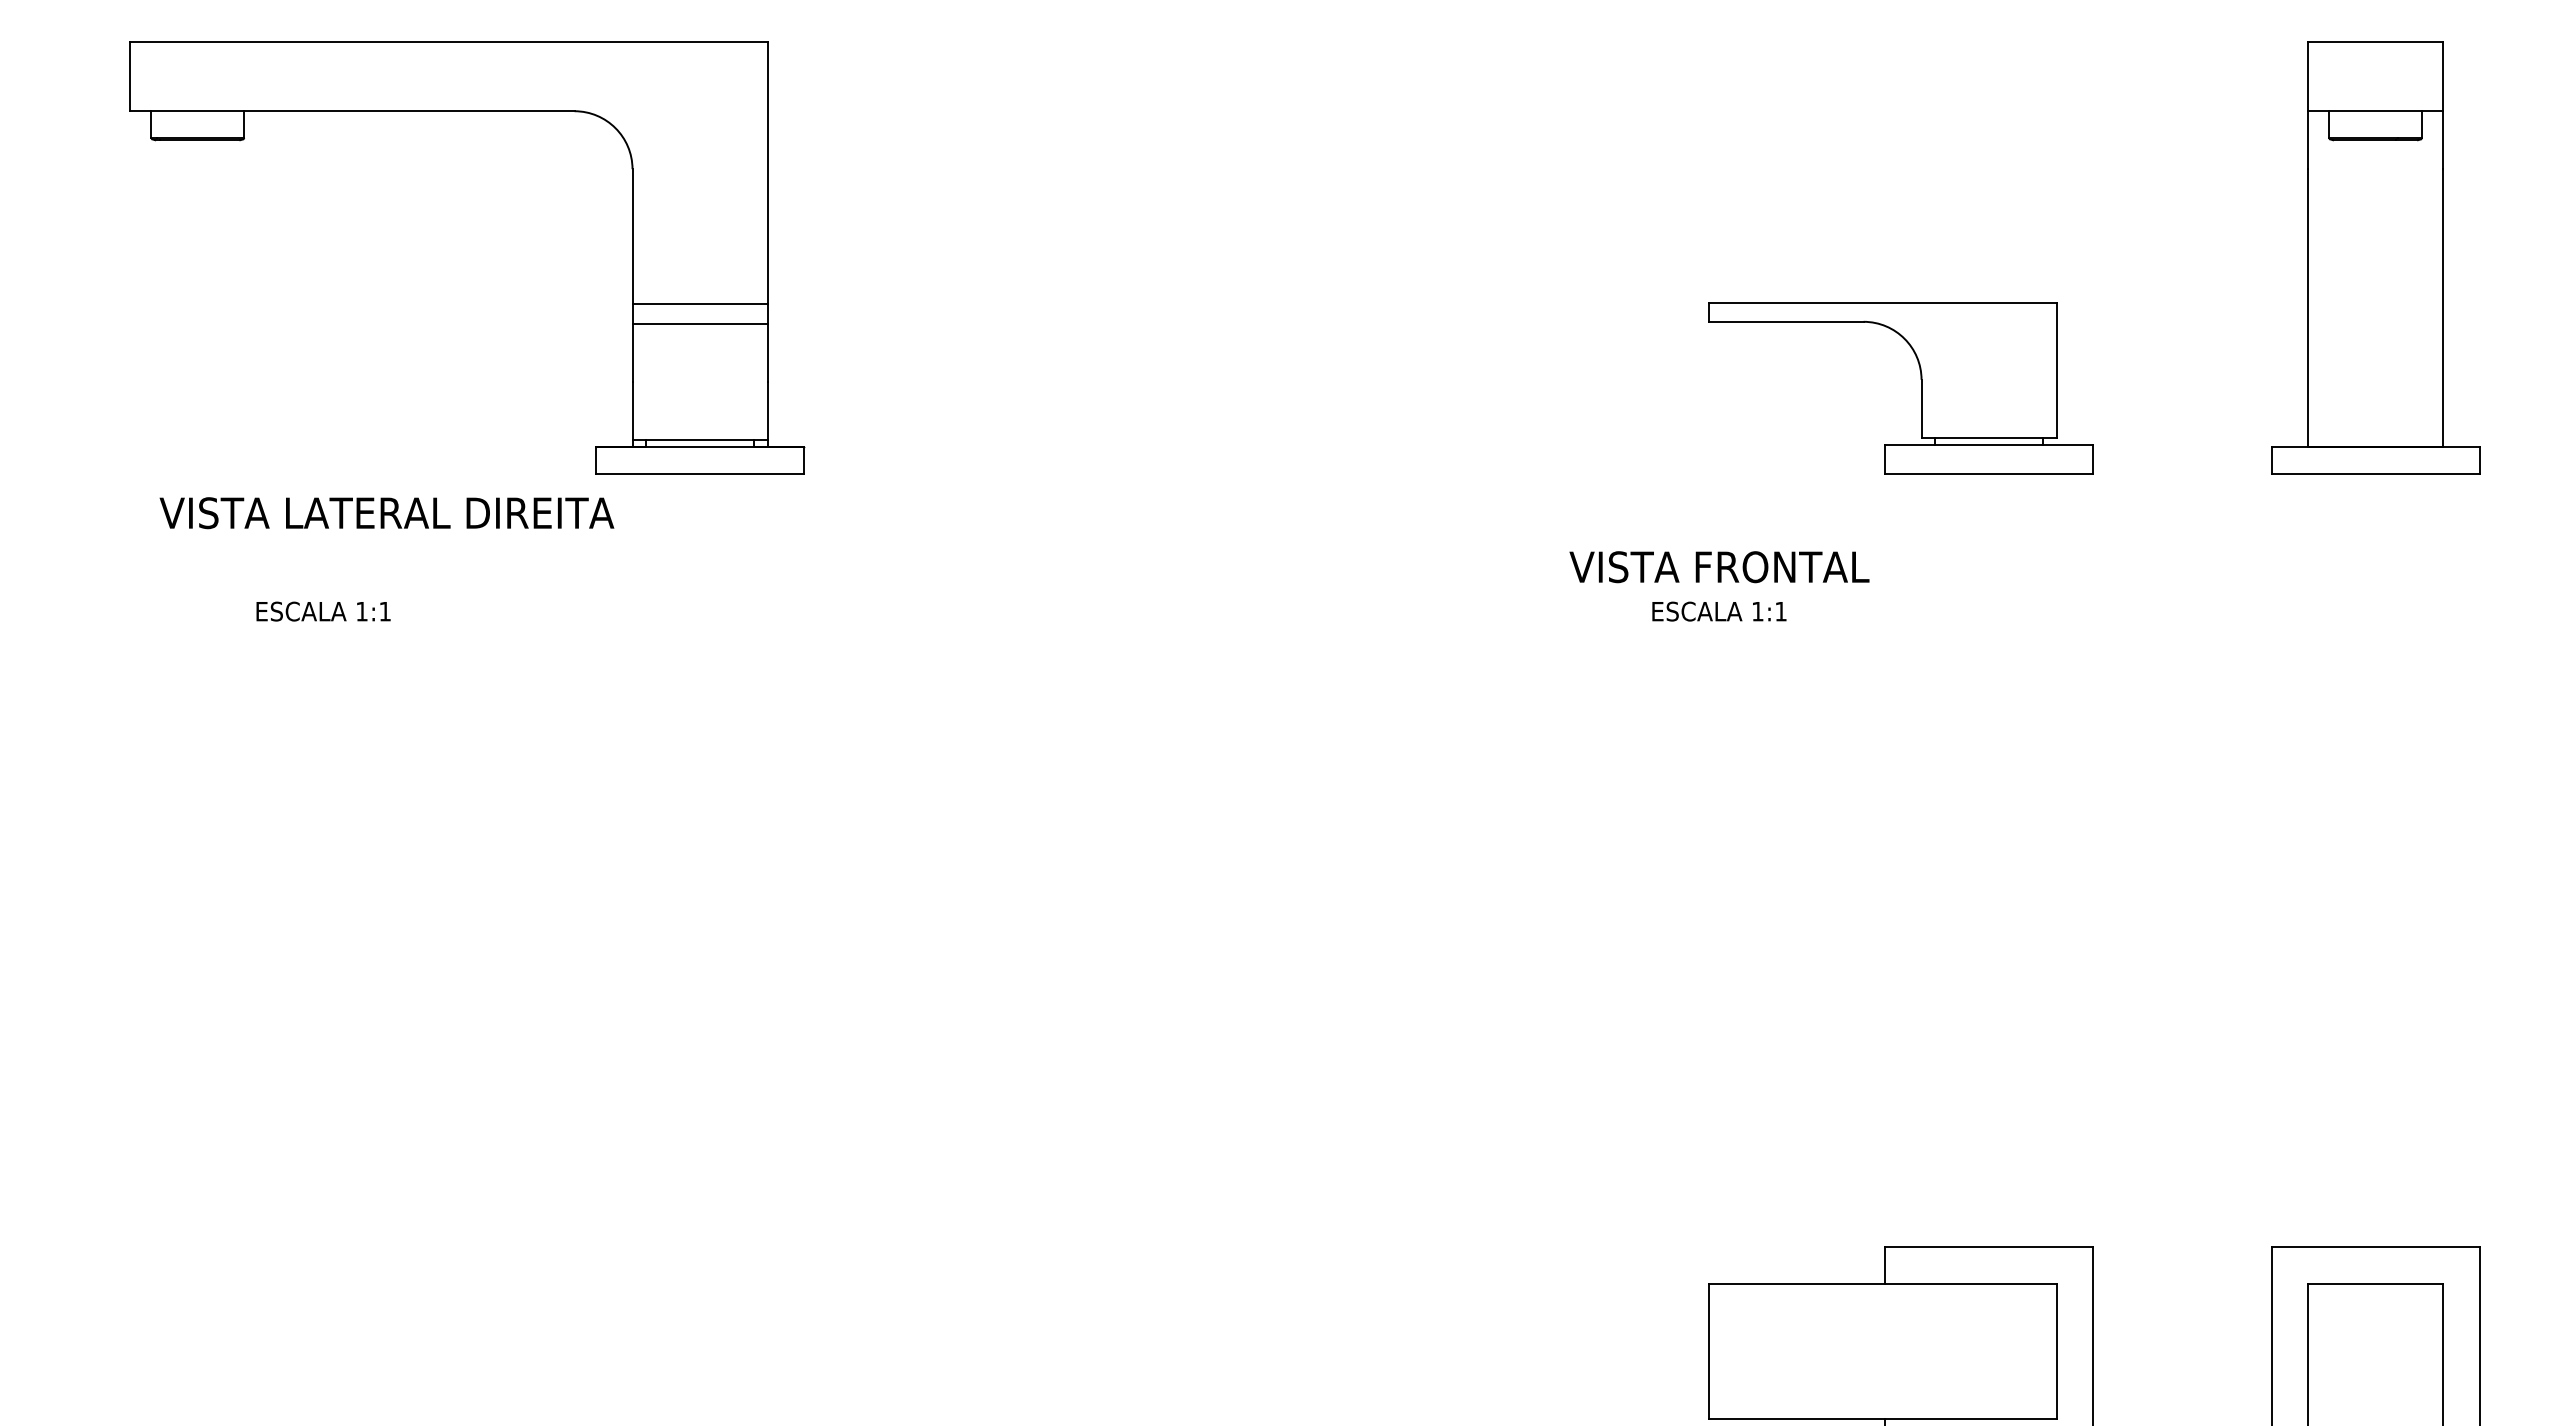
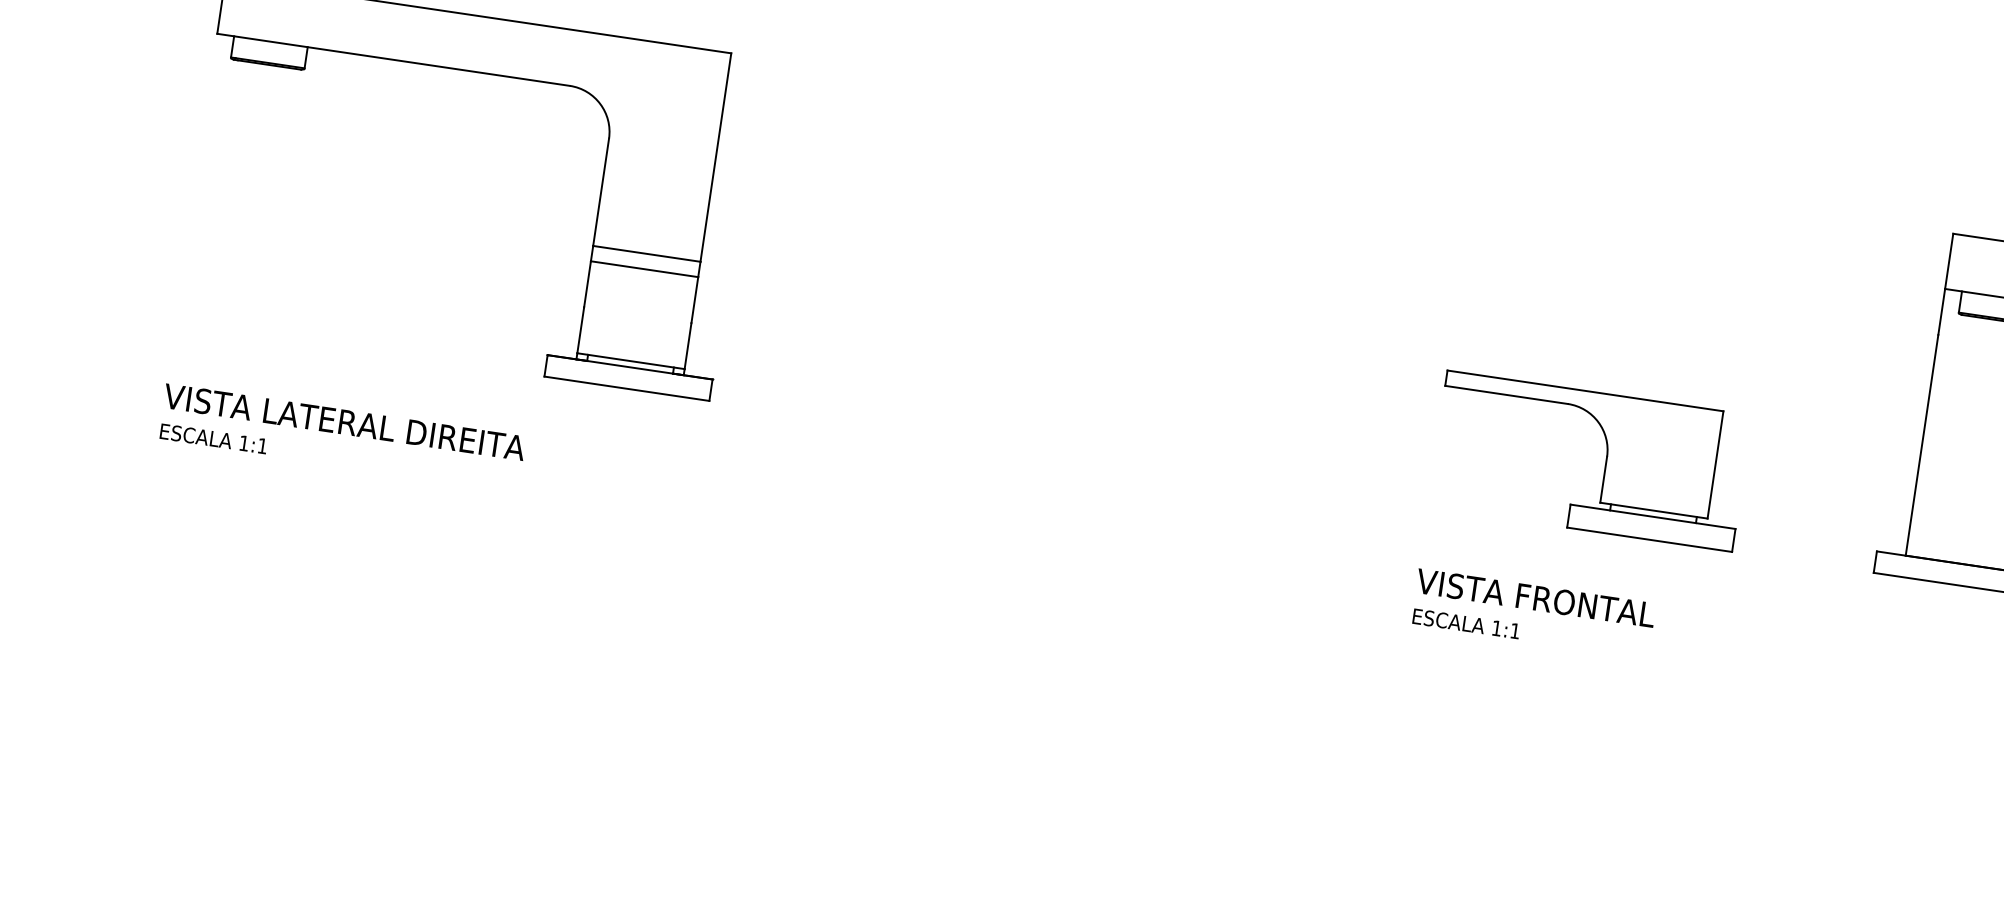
text: (386, 513) -> (344, 422), moved
text: (1719, 567) -> (1535, 598), moved
text: (323, 611) -> (213, 438), moved
text: (1719, 611) -> (1466, 623), moved

